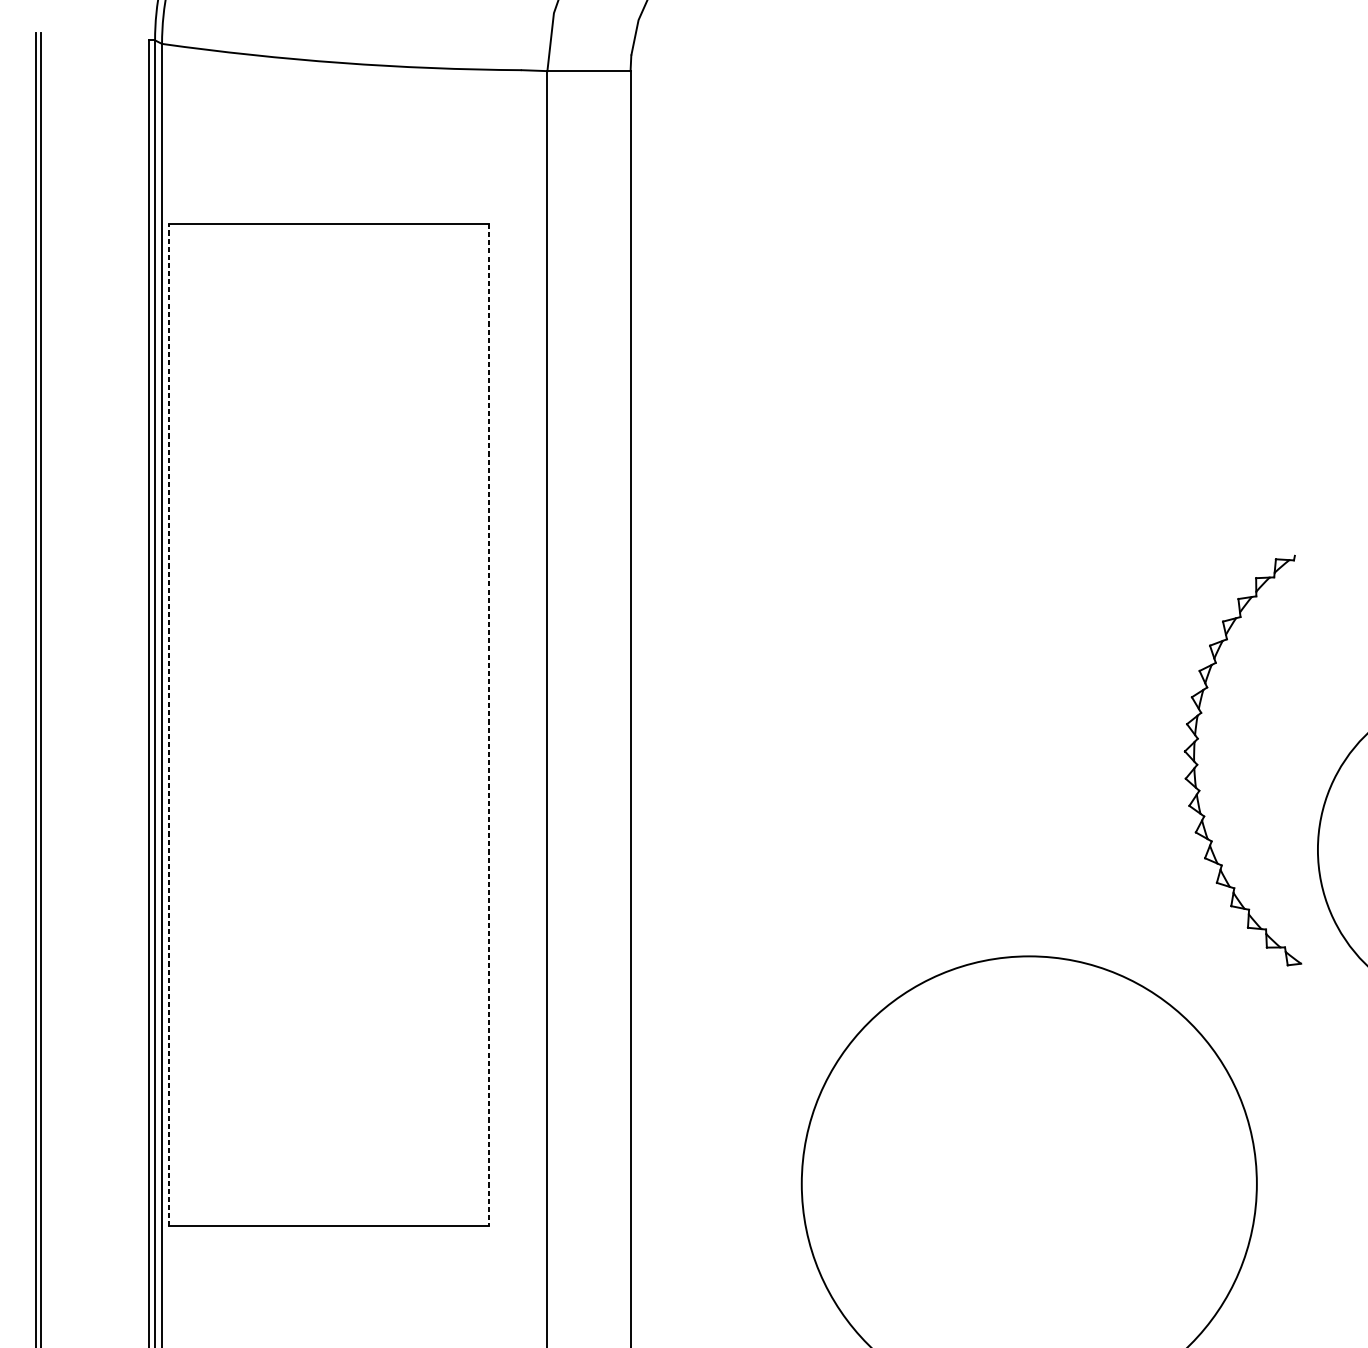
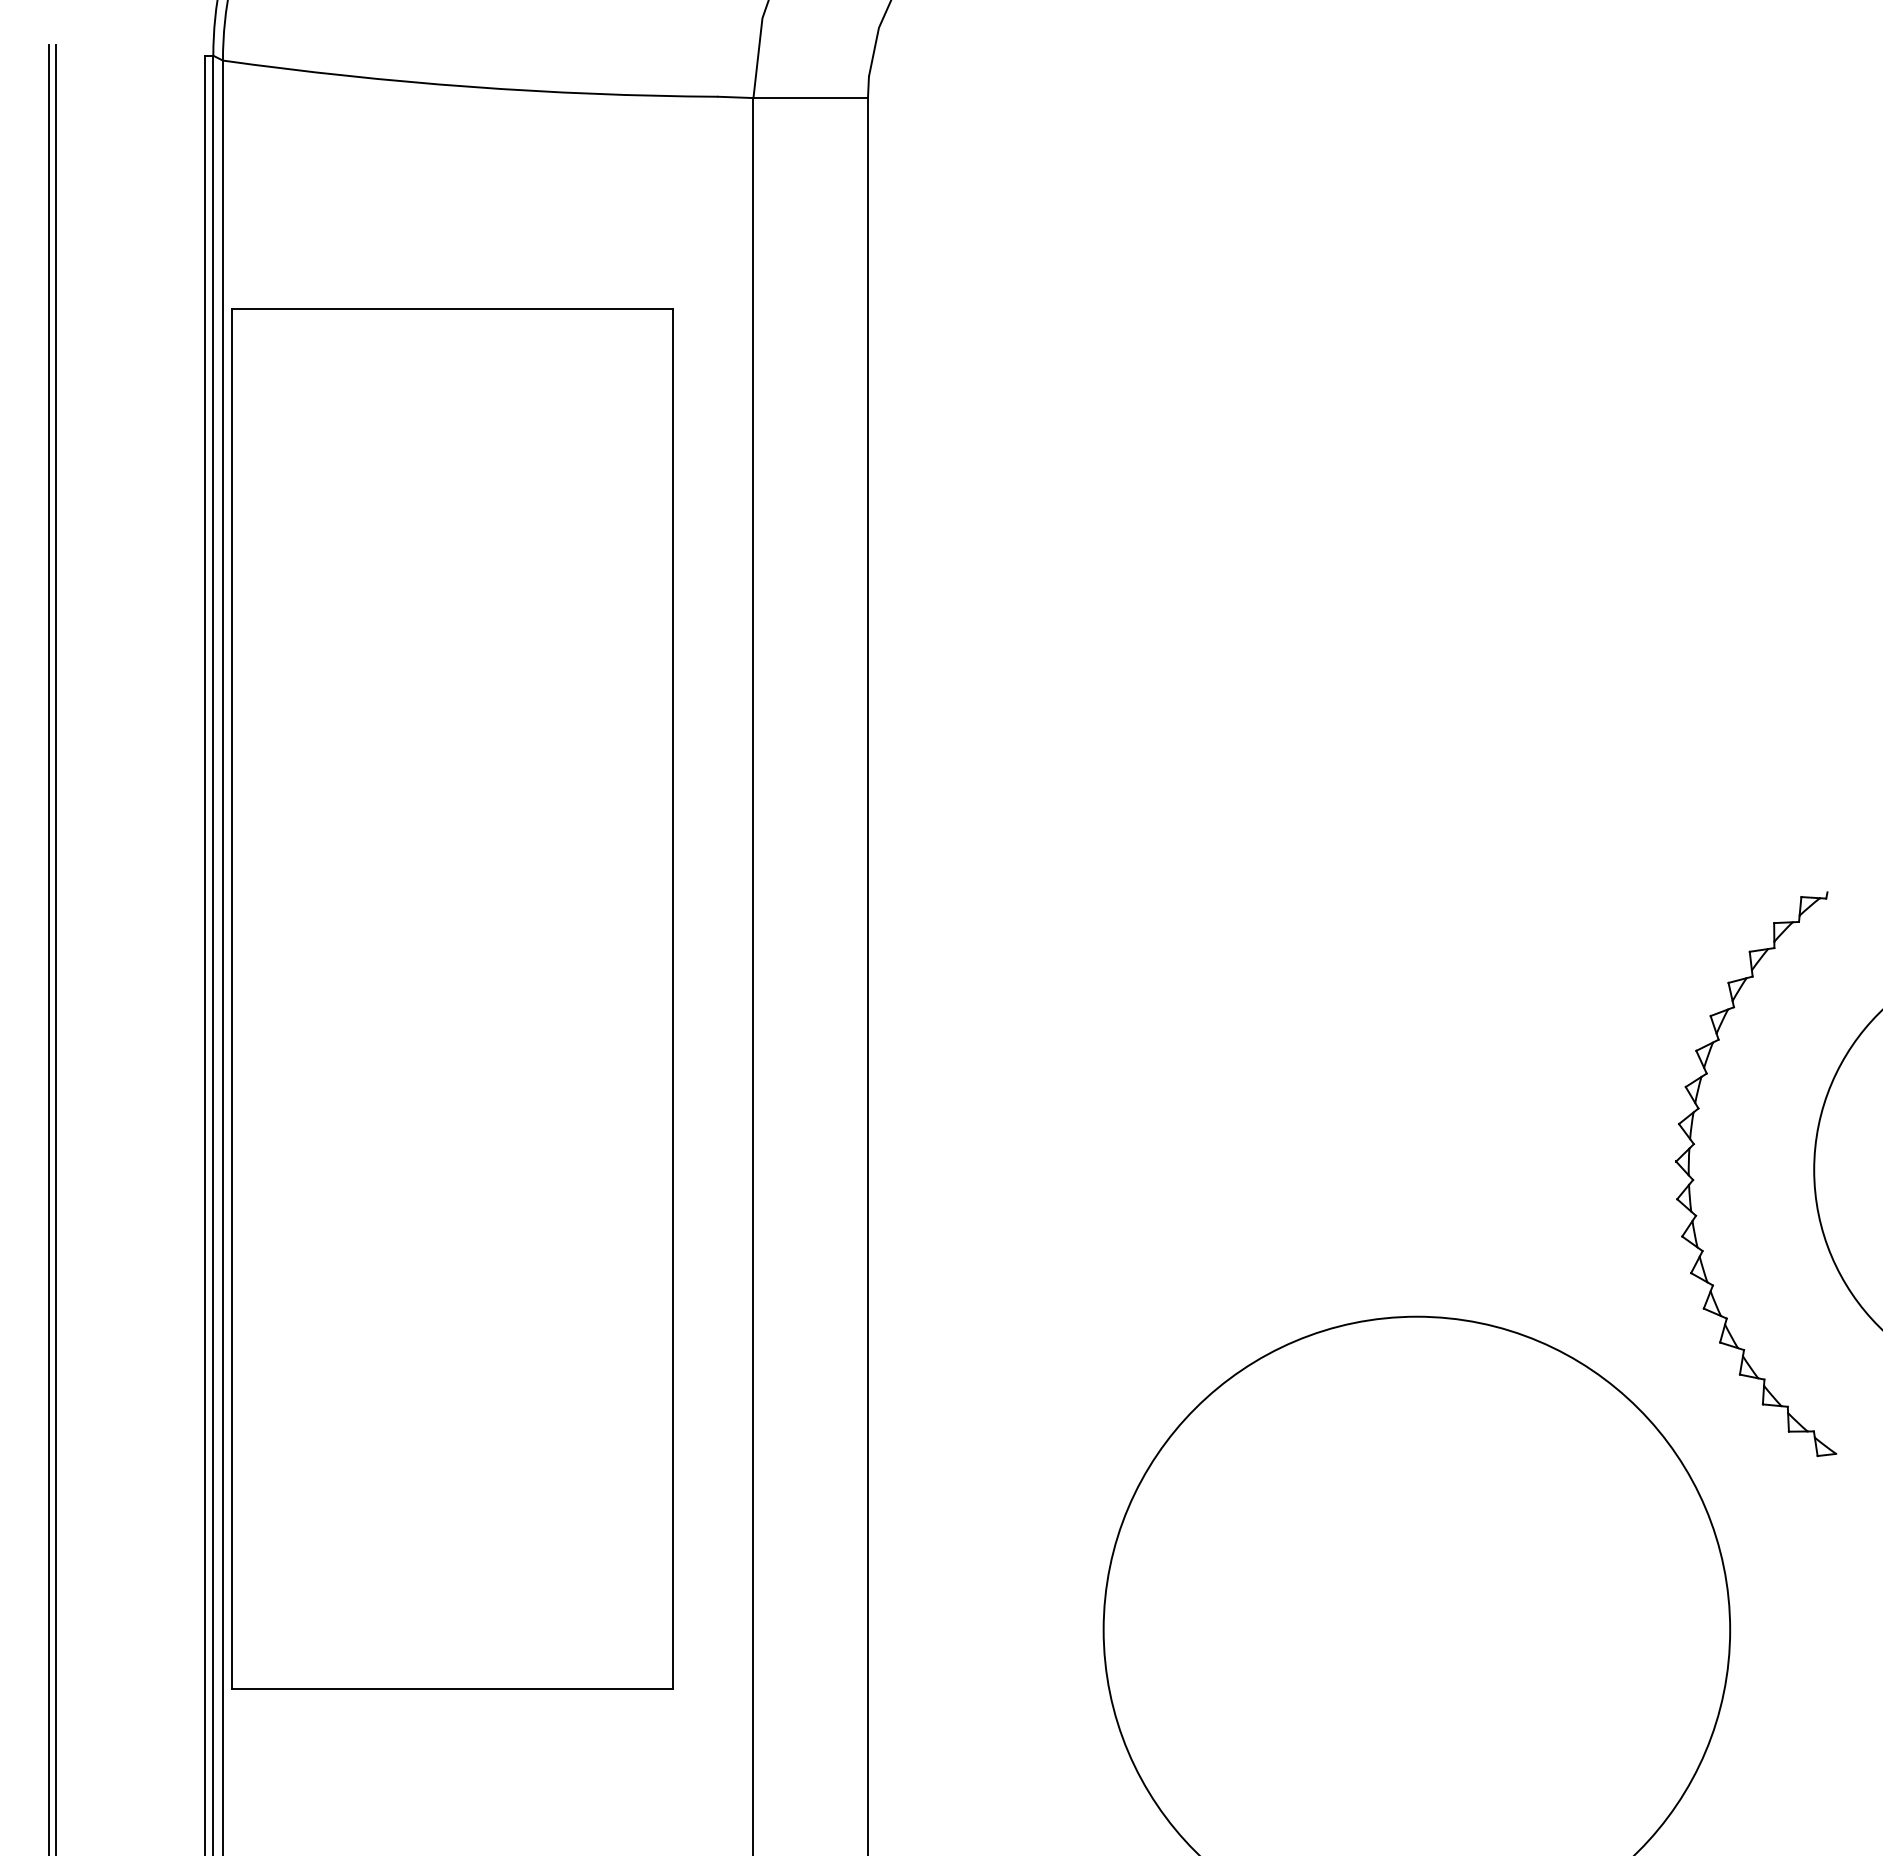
line: (168, 725) -> (231, 998), dashed -> solid
line: (488, 725) -> (672, 998), dashed -> solid
part: (1198, 764) -> (1694, 1179), moved

